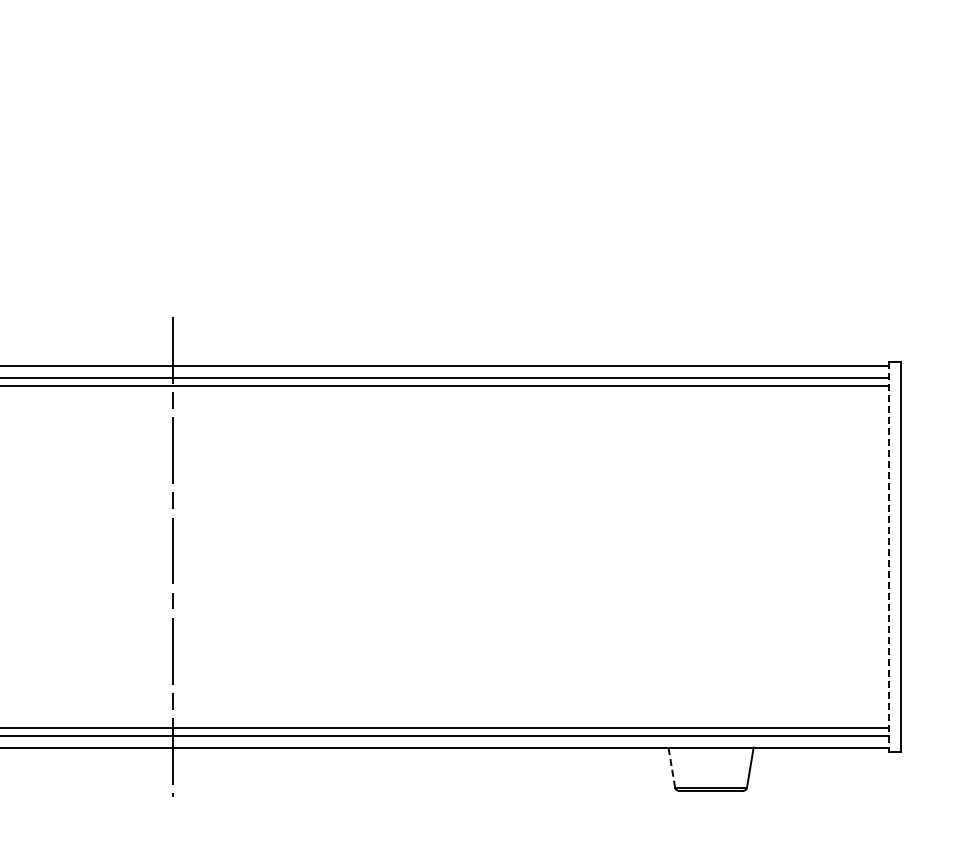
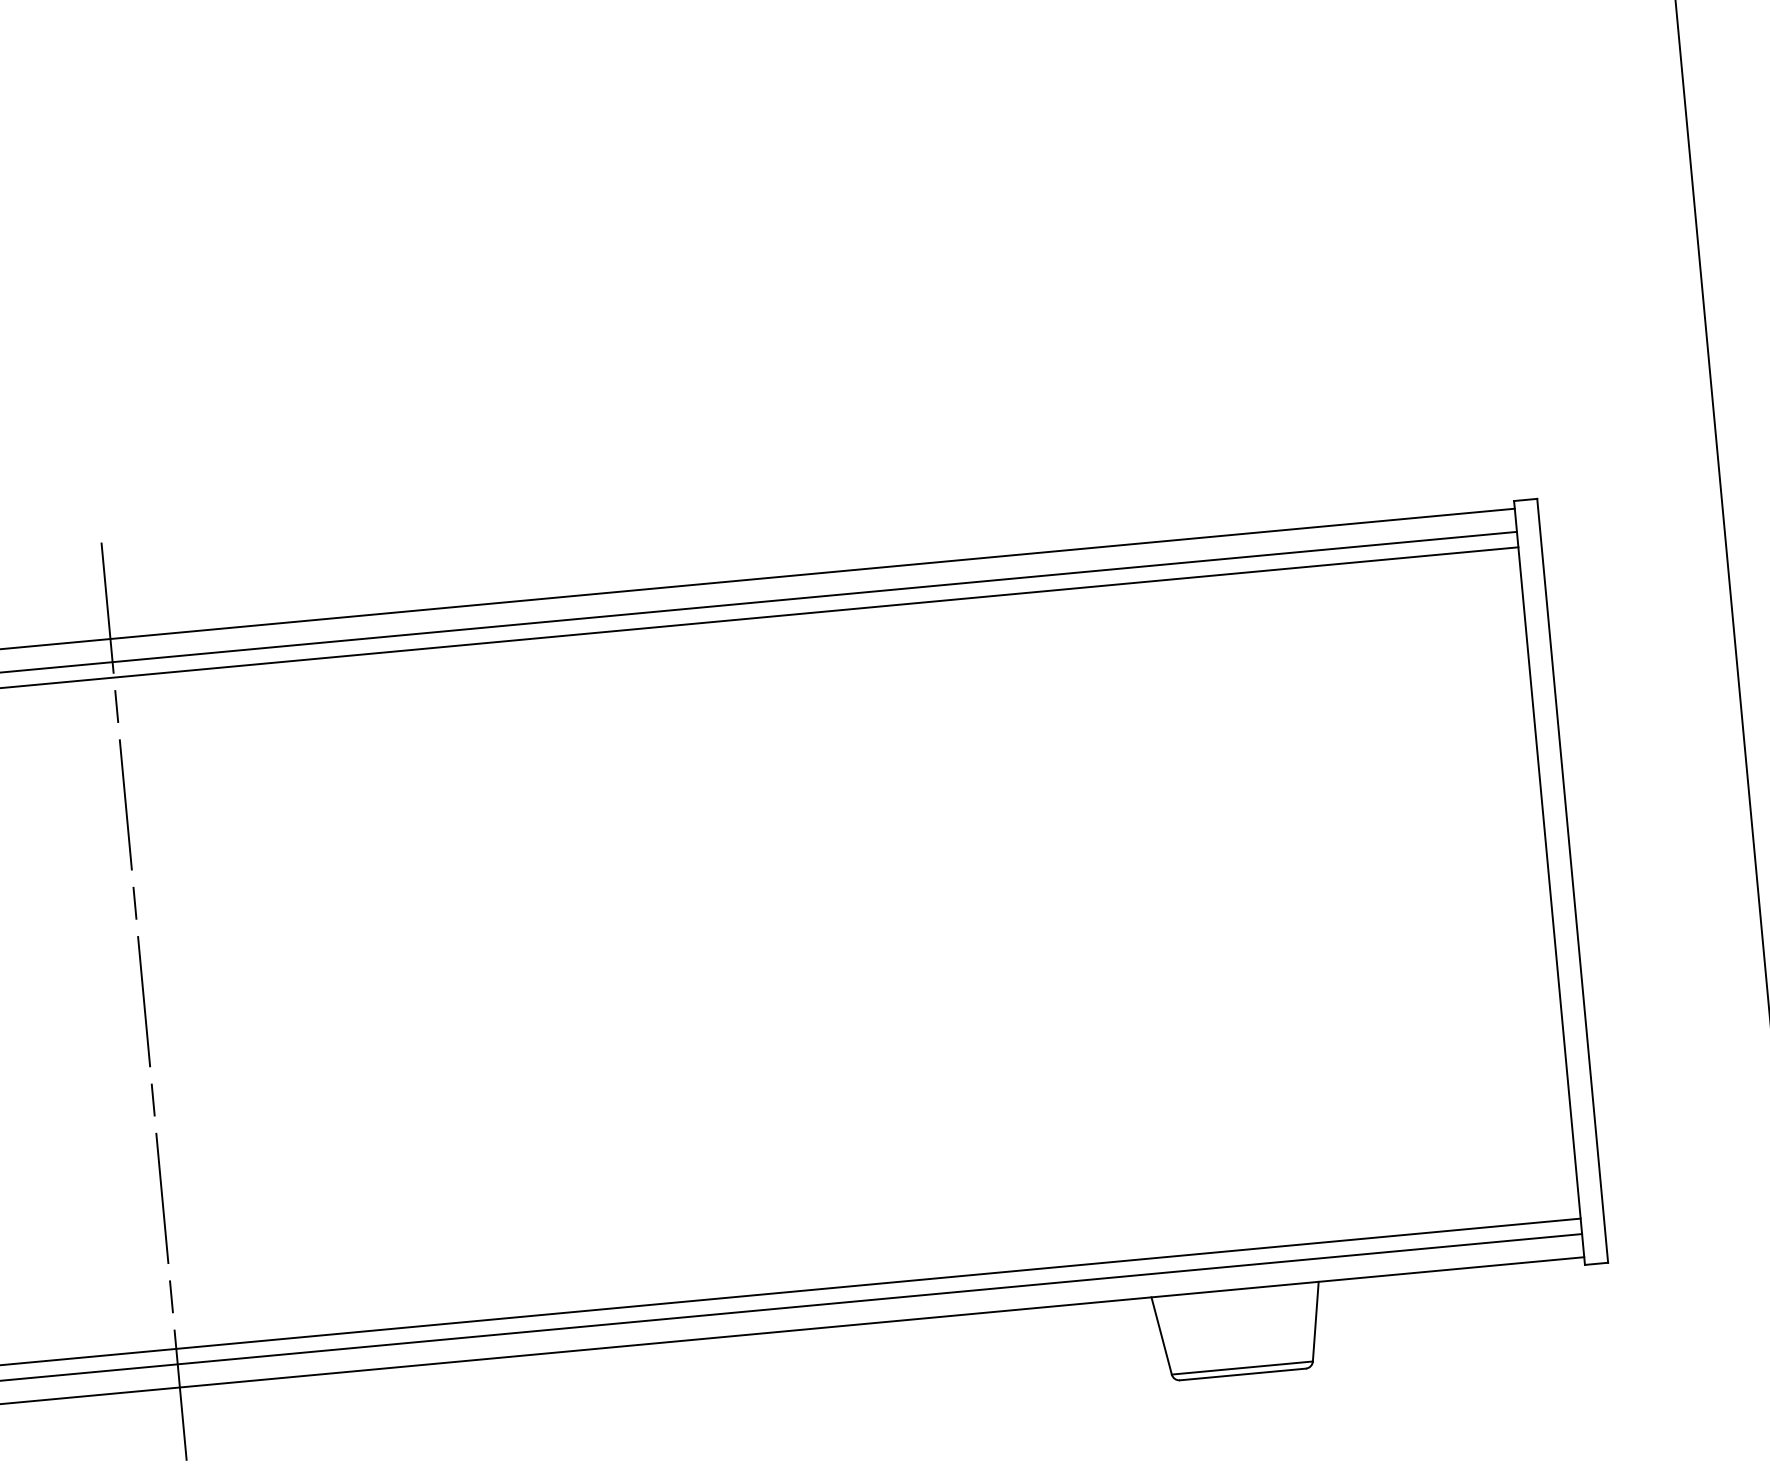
line: (889, 556) -> (1550, 882), dashed -> solid
line: (671, 767) -> (1161, 1335), dashed -> solid

